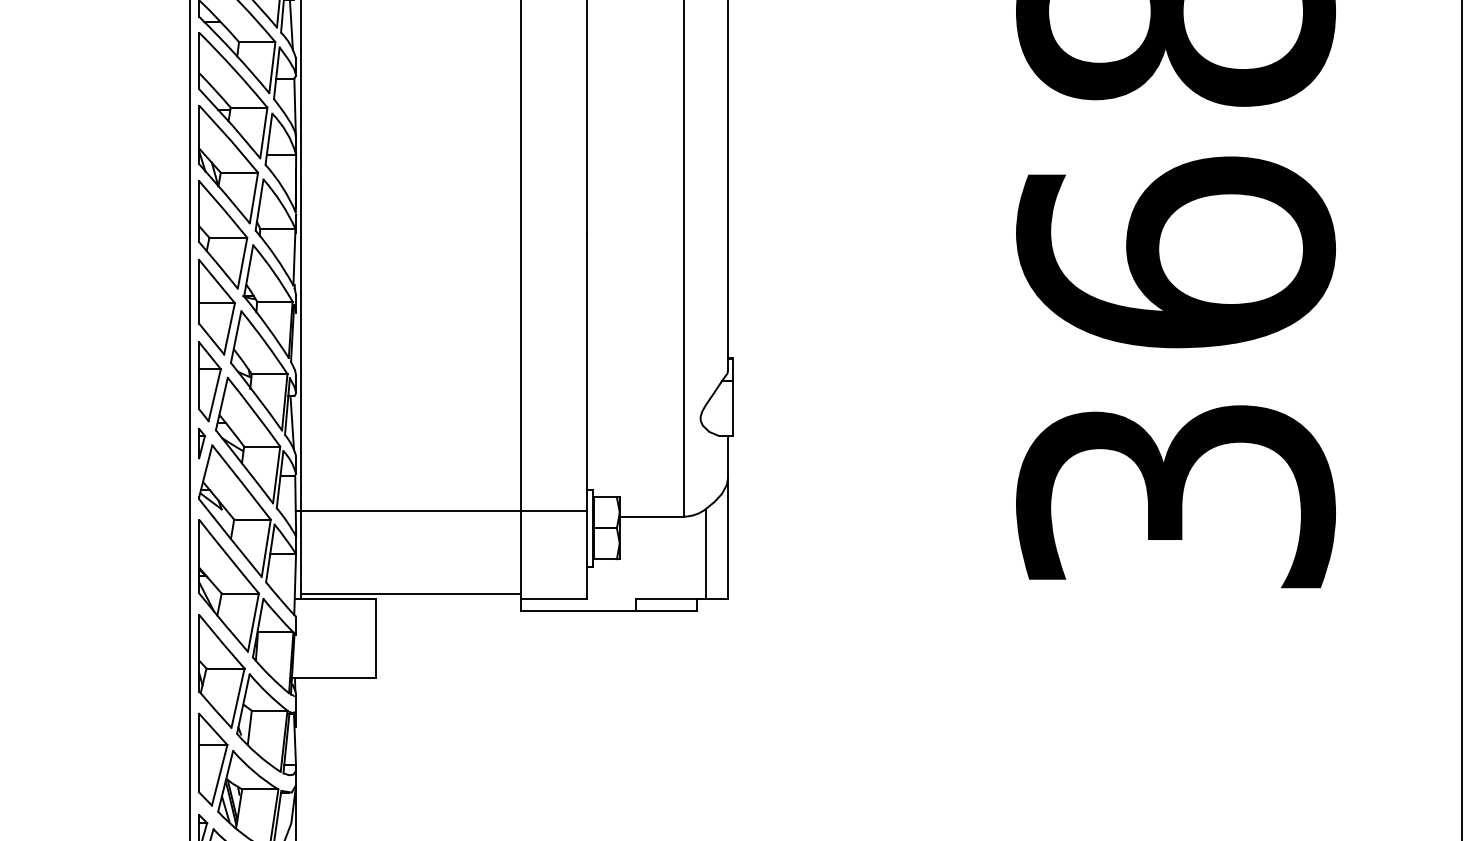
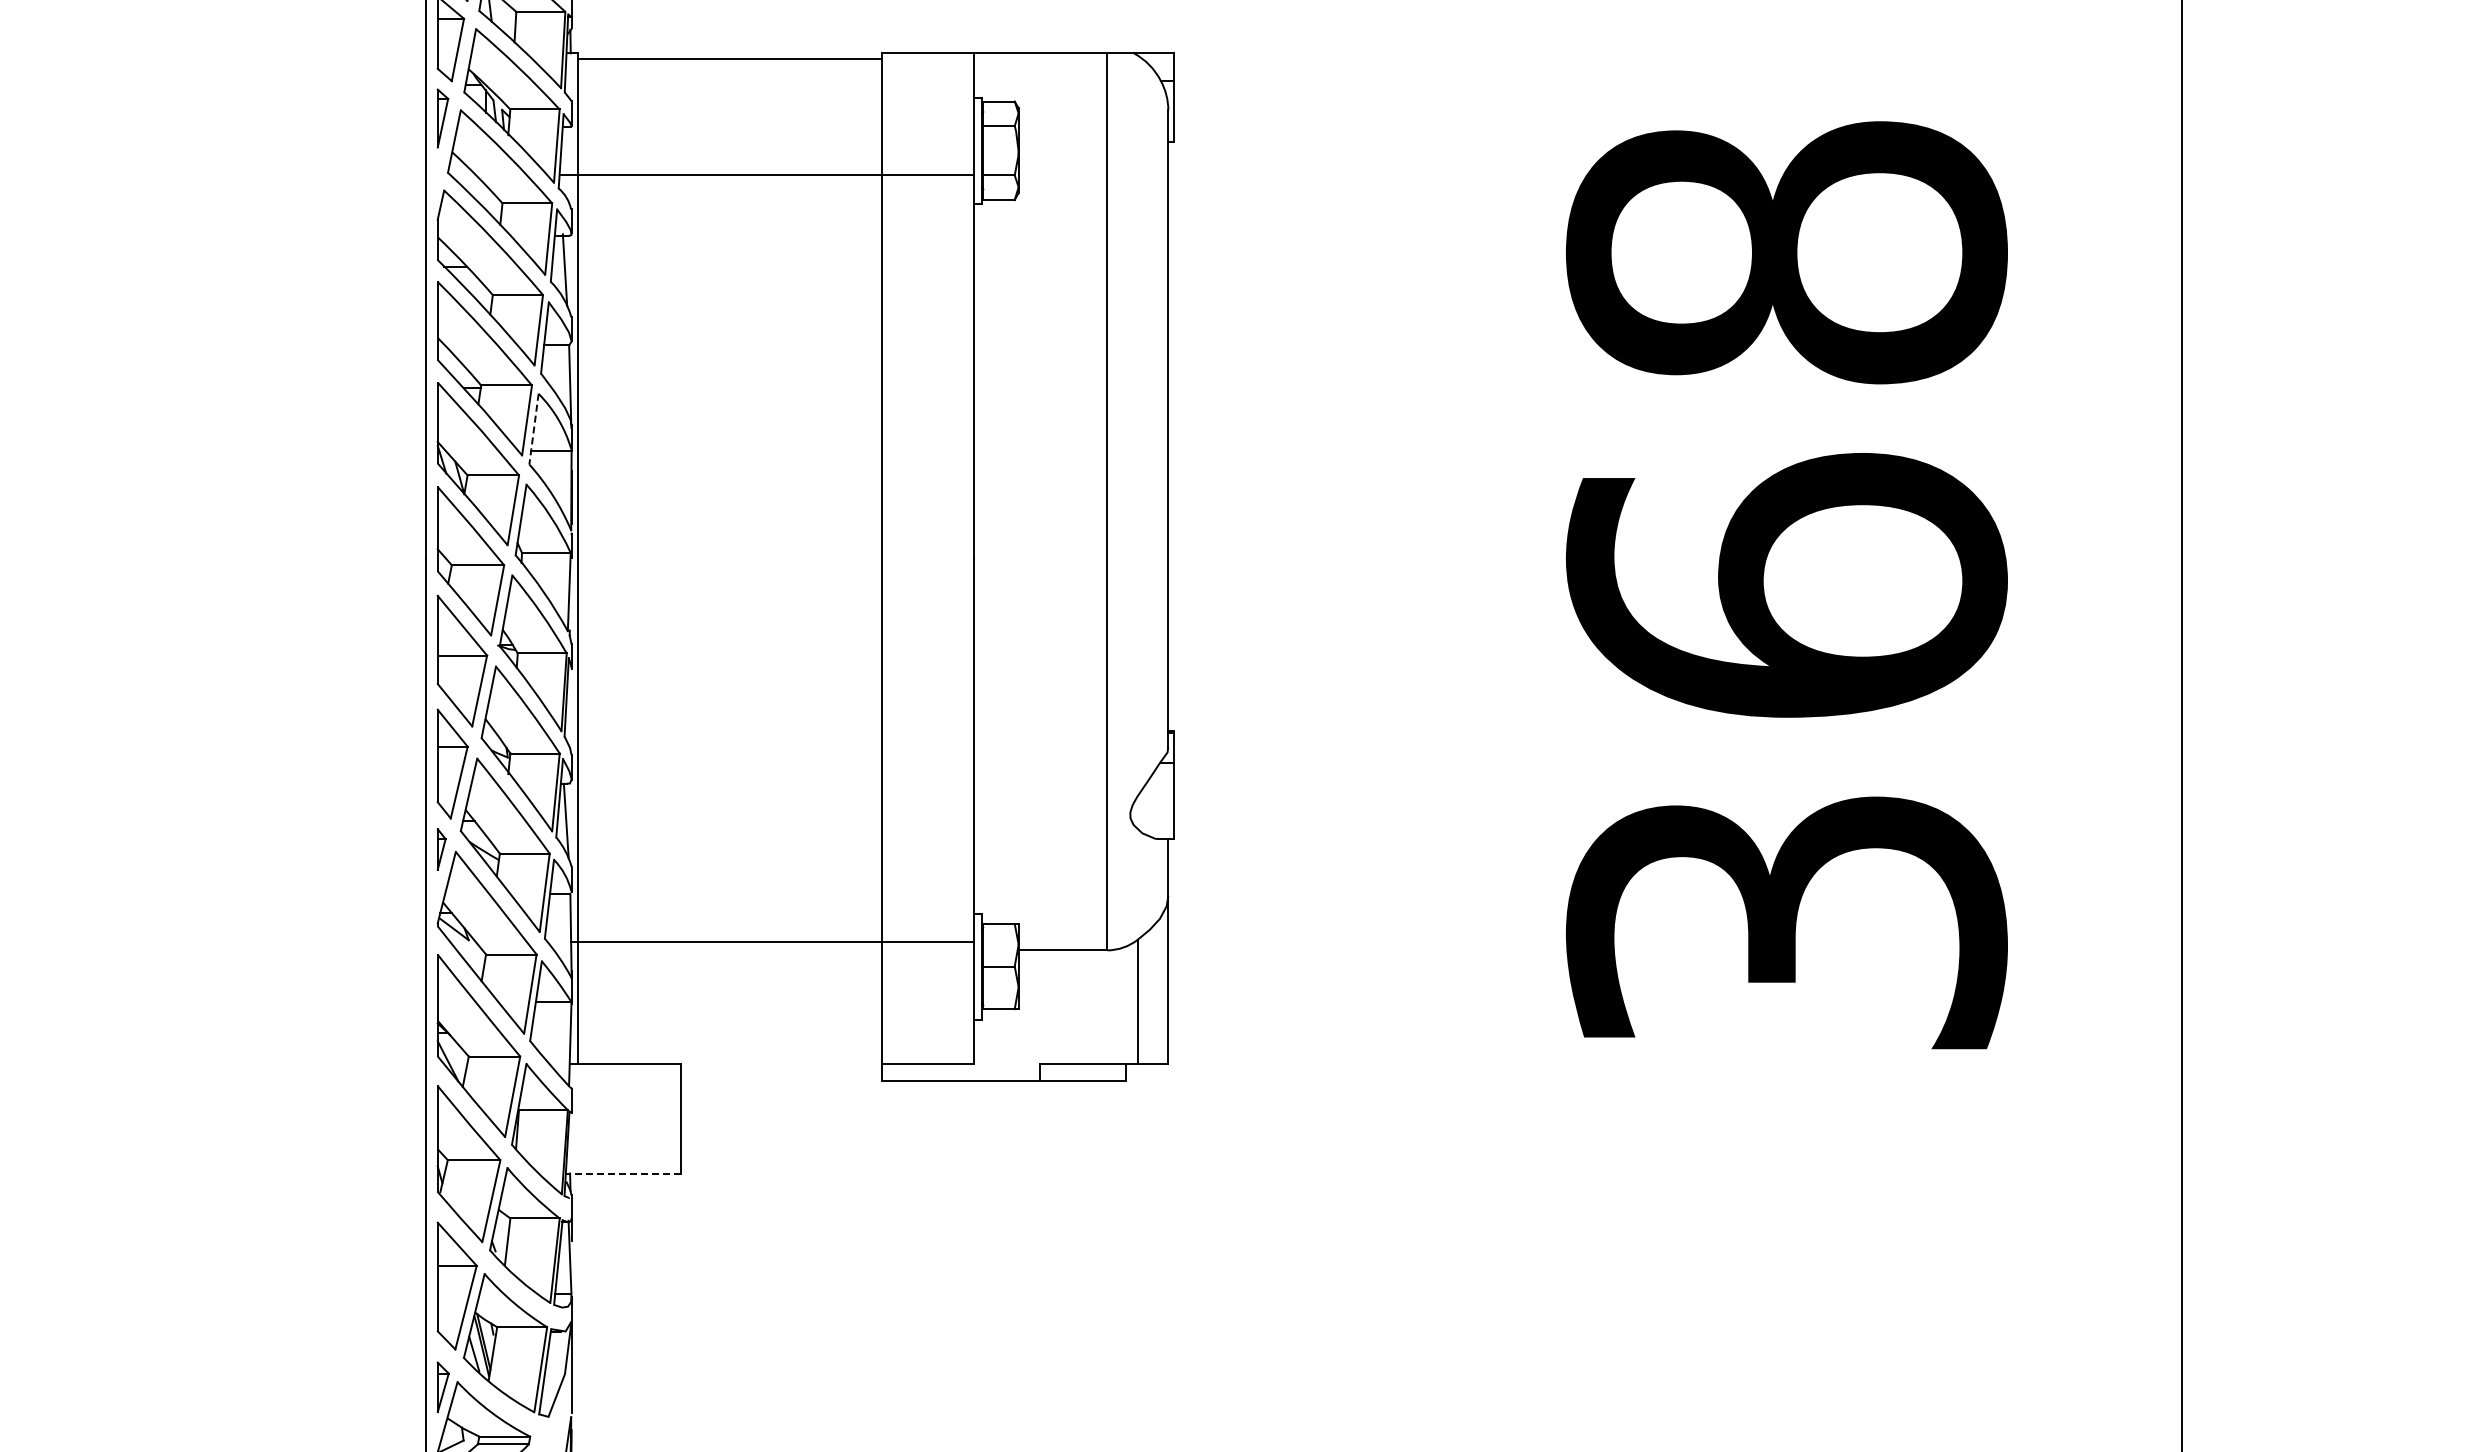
line: (269, 139) -> (534, 429), solid -> dashed
line: (410, 594) -> (729, 1057), removed
line: (333, 678) -> (623, 1173), solid -> dashed

